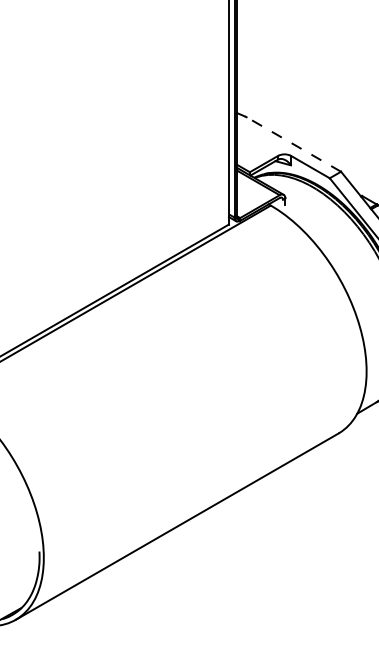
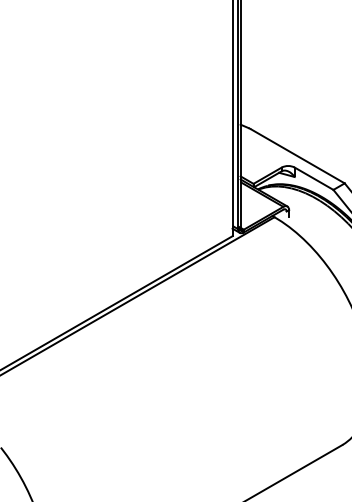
line: (293, 144) -> (297, 156), dashed -> solid

